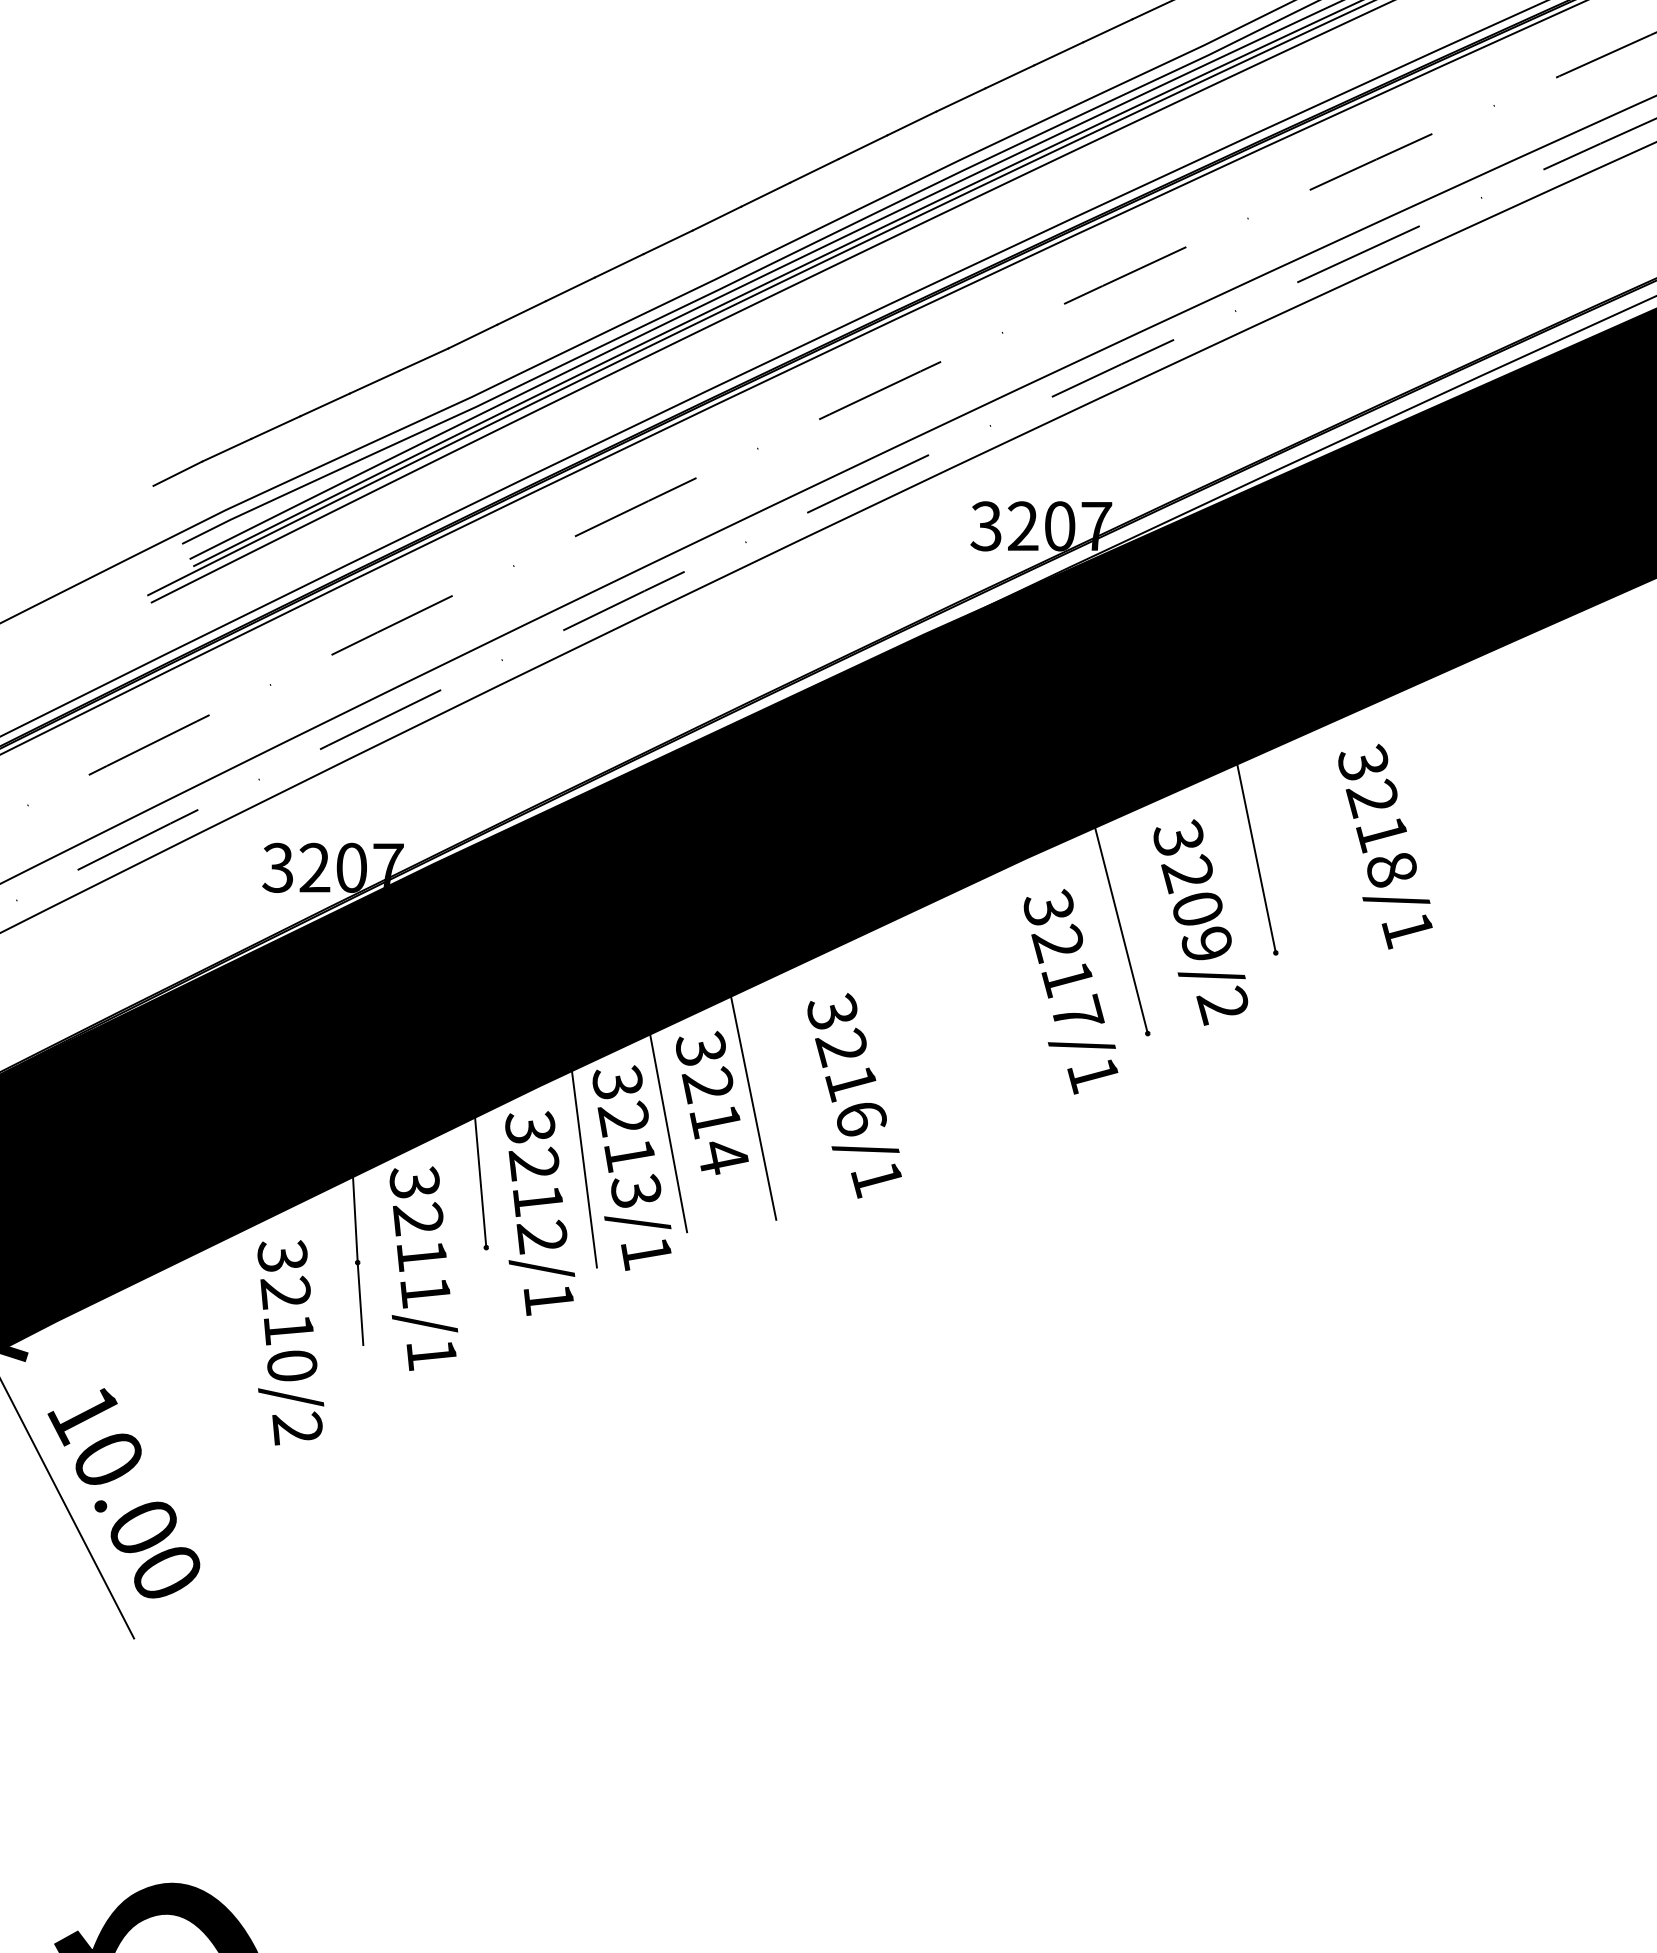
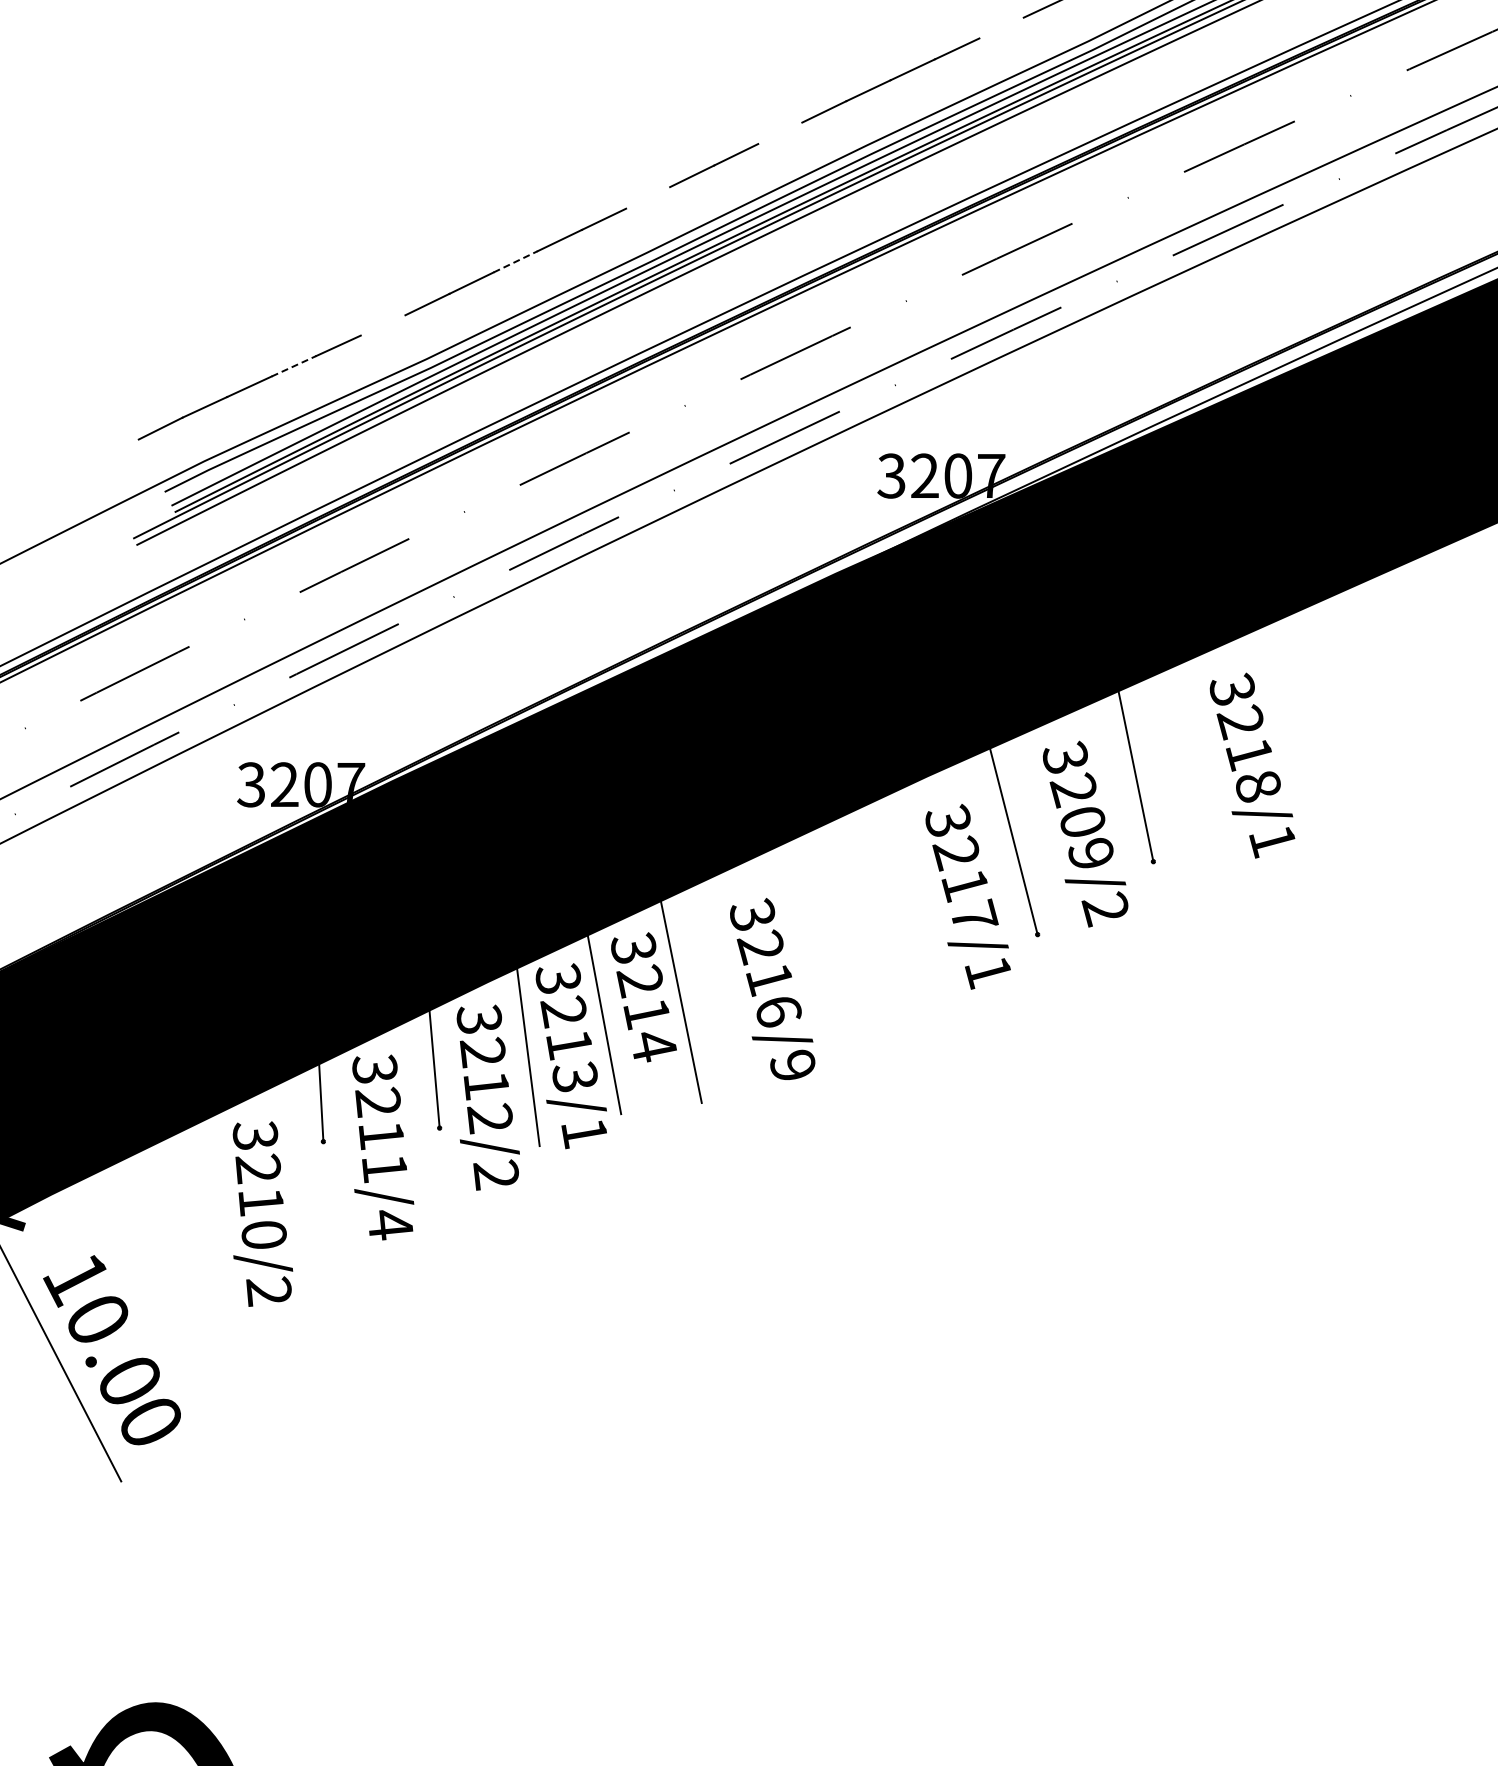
line: (1107, 30) -> (1001, 27), removed
line: (863, 147) -> (780, 133), removed
line: (717, 218) -> (648, 197), removed
line: (570, 288) -> (515, 261), solid -> dashed
line: (423, 359) -> (382, 325), removed
line: (324, 405) -> (293, 366), solid -> dashed
text: (876, 1179) -> (792, 1066), 3216/1 -> 3216/9
text: (548, 1298) -> (495, 1174), 3212/1 -> 3212/2
line: (360, 1305) -> (325, 1180), removed
text: (431, 1355) -> (390, 1225), 3211/1 -> 3211/4

